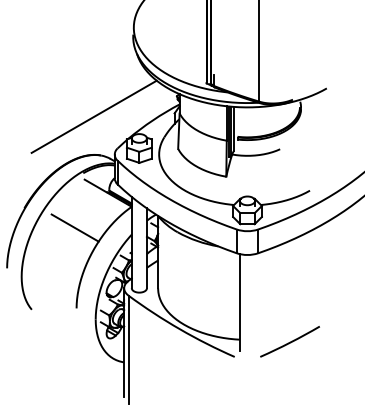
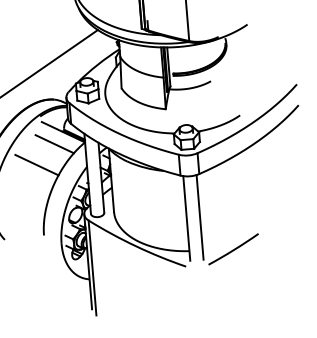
line: (97, 205) -> (54, 143), added
line: (255, 302) -> (200, 217), added

